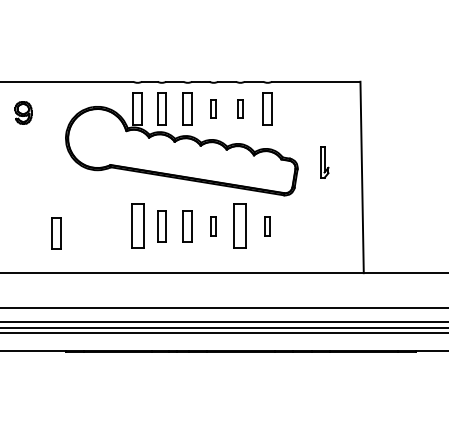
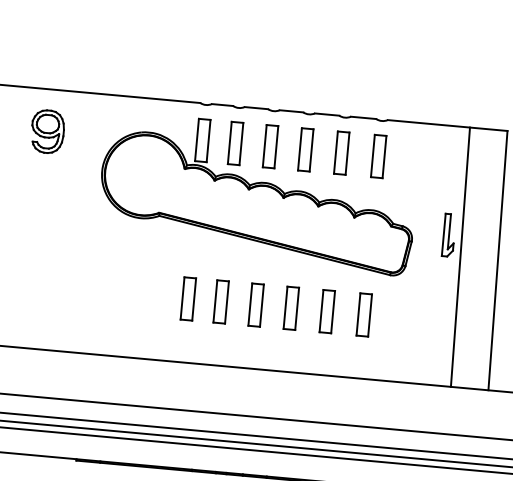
part: (213, 108) -> (305, 149), size x1.67
part: (240, 108) -> (341, 152), size x1.67
part: (23, 112) -> (47, 131), size x1.43
line: (334, 177) -> (460, 257), added
part: (137, 226) -> (188, 299), size x0.71
part: (213, 226) -> (290, 308), size x1.67
part: (240, 226) -> (327, 311), size x0.71
part: (267, 226) -> (363, 315), size x1.67
part: (56, 233) -> (77, 298), removed

